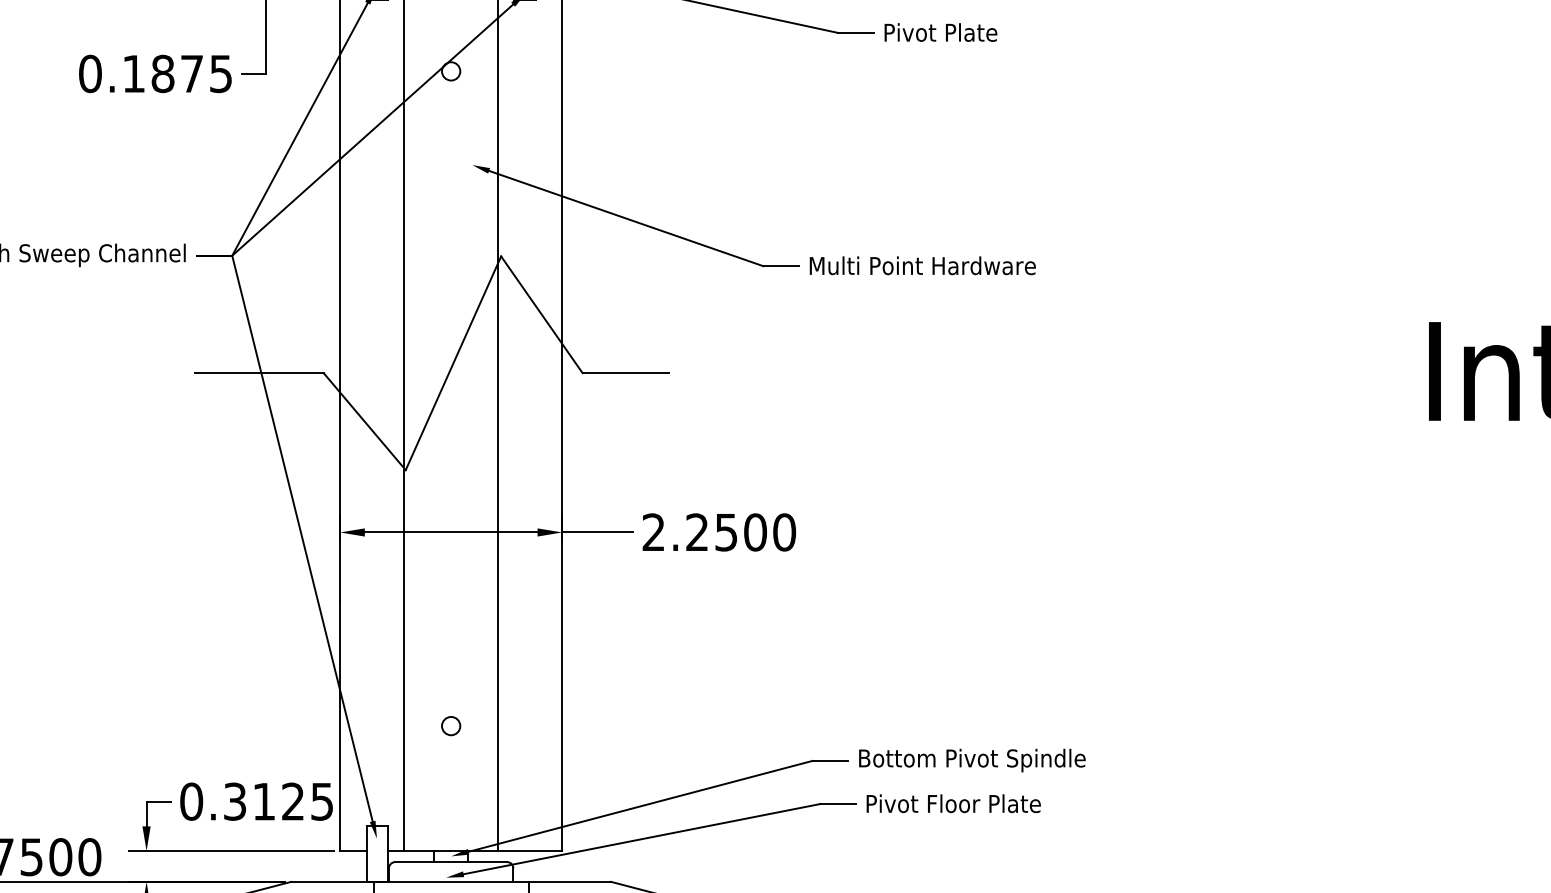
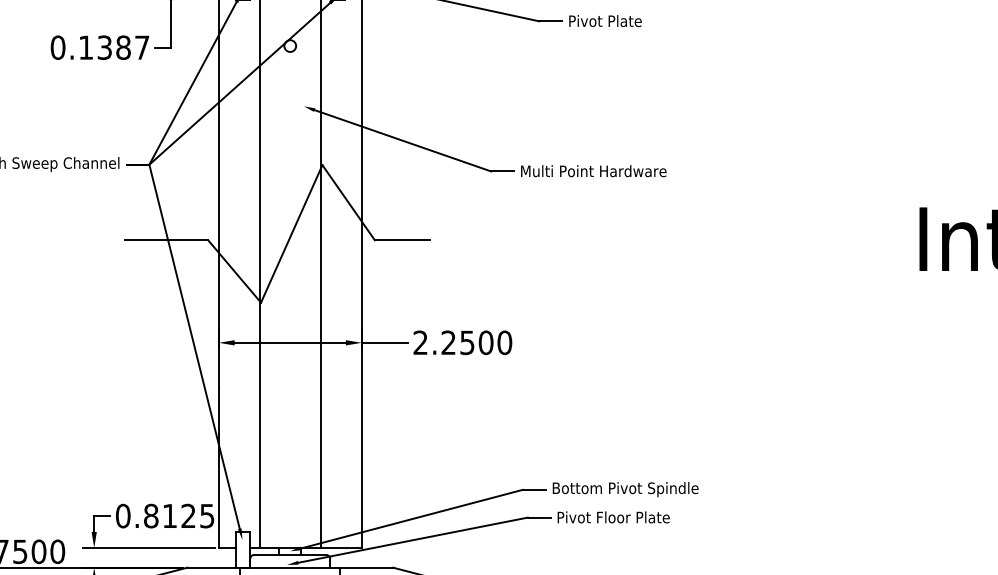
text: (192, 73) -> (123, 47), 0.1875 -> 0.1387
circle: (449, 726) -> (289, 467), removed
text: (235, 800) -> (151, 515), 0.3125 -> 0.8125

